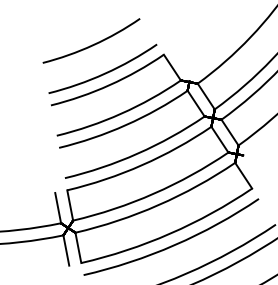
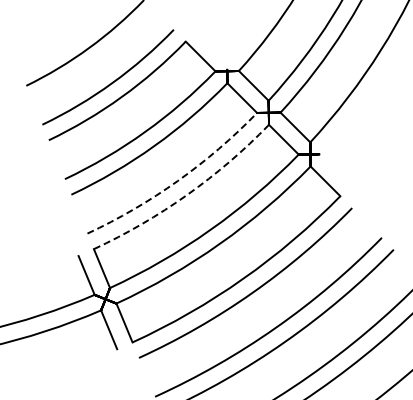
arc: (137, 154) -> (177, 181), solid -> dashed
arc: (142, 165) -> (187, 195), solid -> dashed

